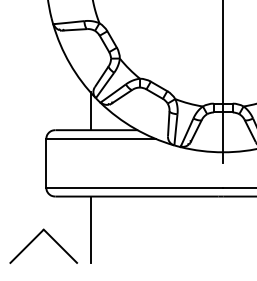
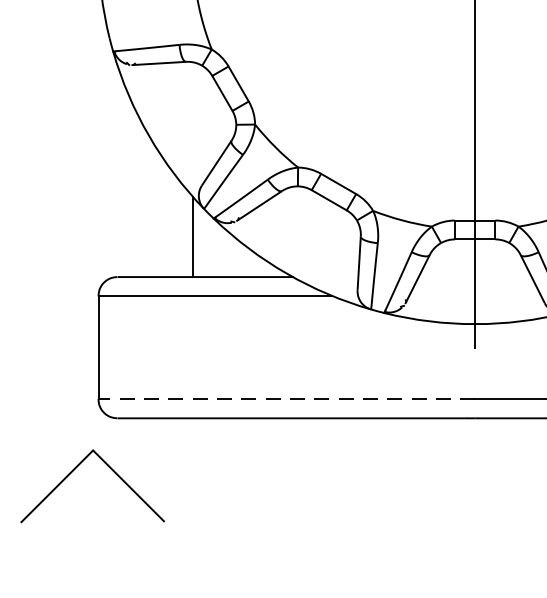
line: (134, 187) -> (286, 399), solid -> dashed
line: (90, 229) -> (192, 488), removed
part: (36, 238) -> (77, 469), moved

